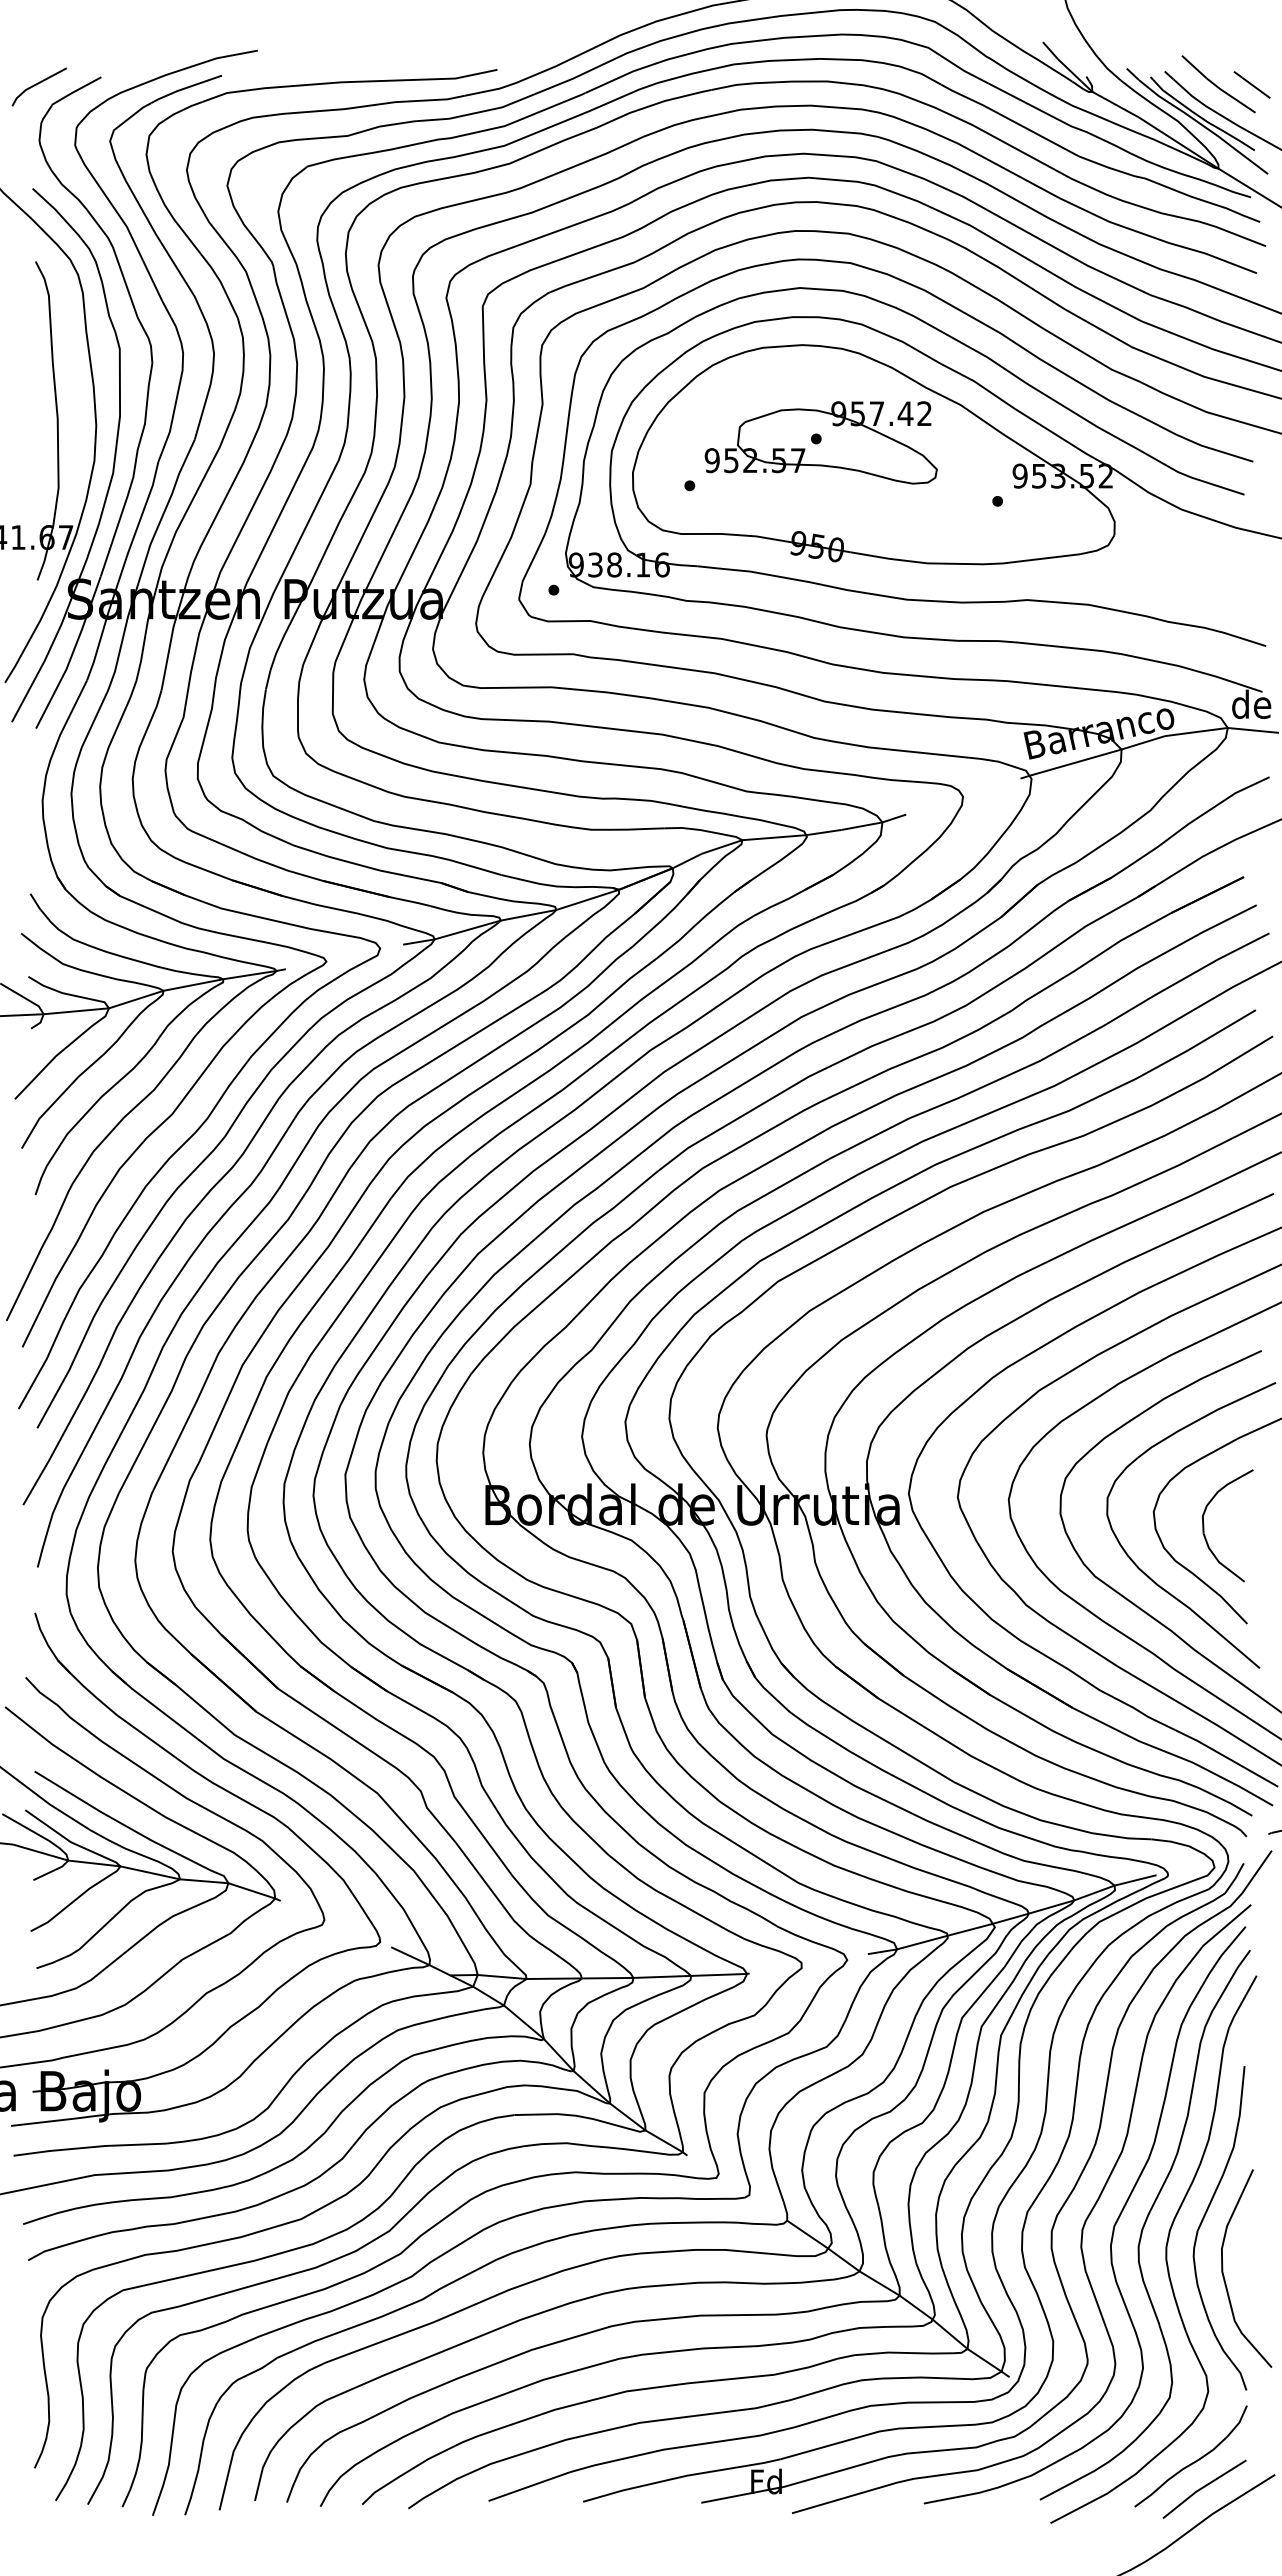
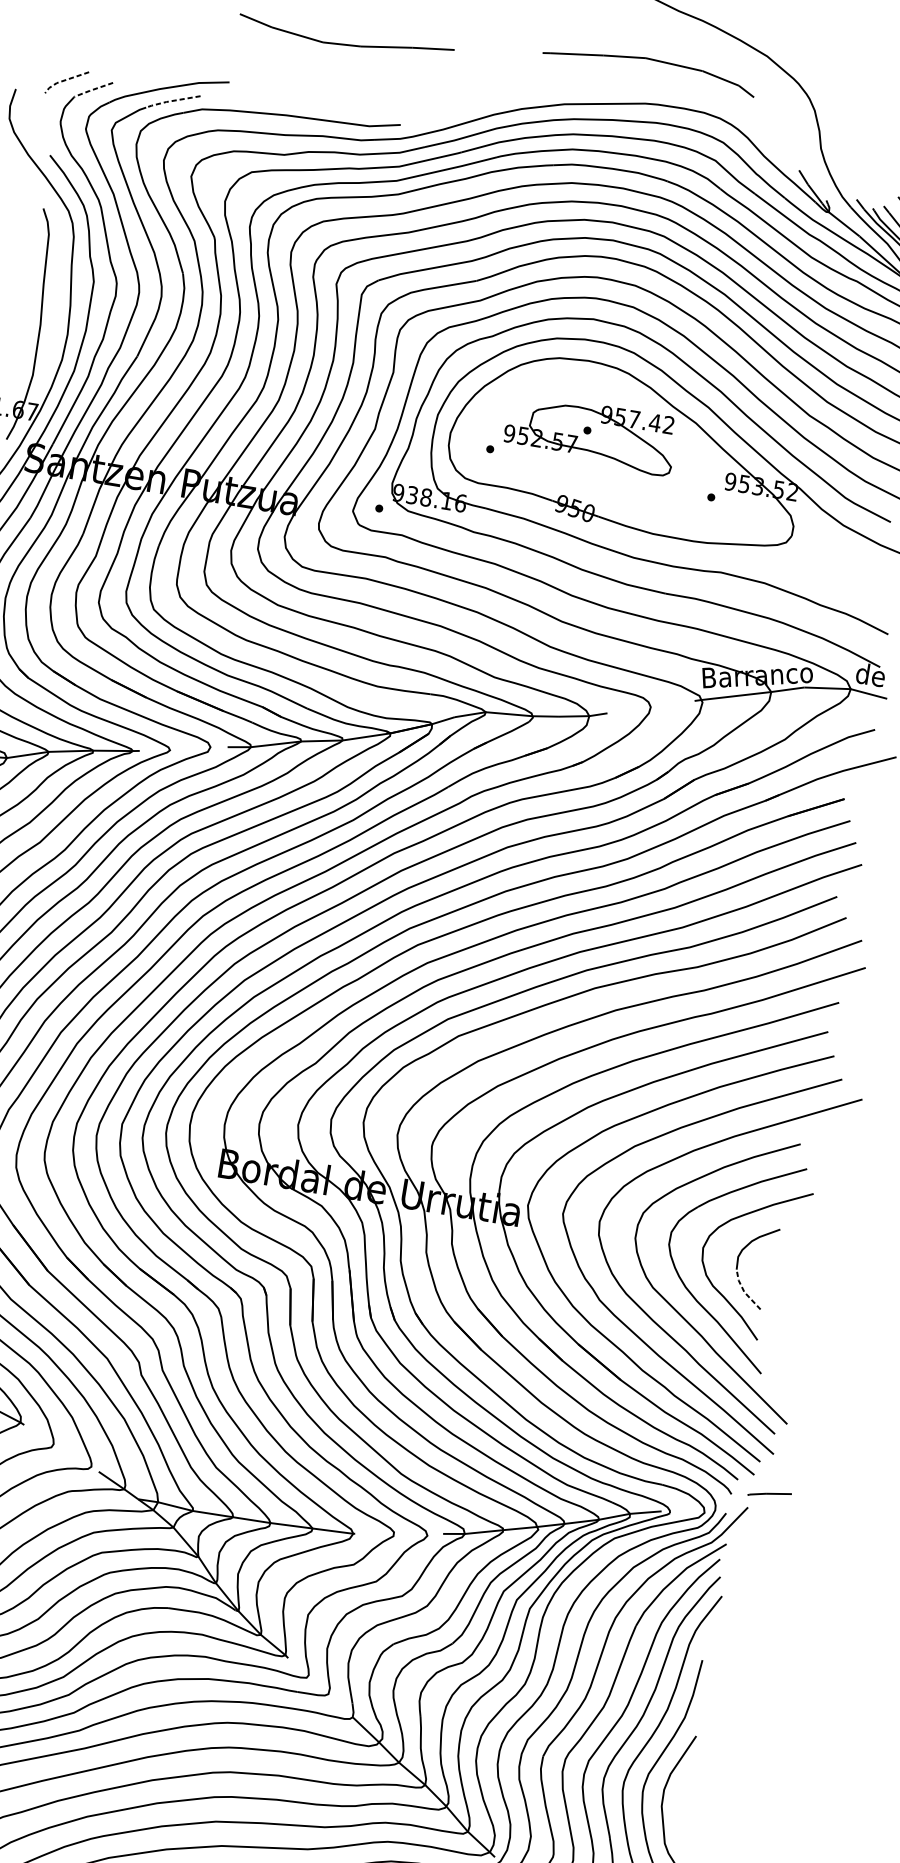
line: (35, 84) -> (64, 80), solid -> dashed
line: (184, 88) -> (171, 101), solid -> dashed
line: (74, 91) -> (91, 89), solid -> dashed
line: (1218, 1561) -> (744, 1291), solid -> dashed

